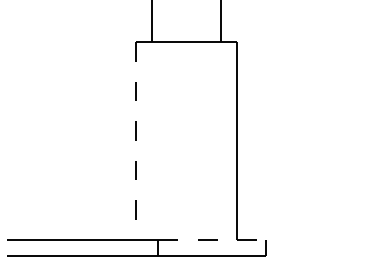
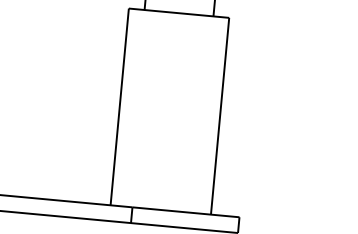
line: (136, 141) -> (119, 107), dashed -> solid
line: (212, 239) -> (186, 212), dashed -> solid

